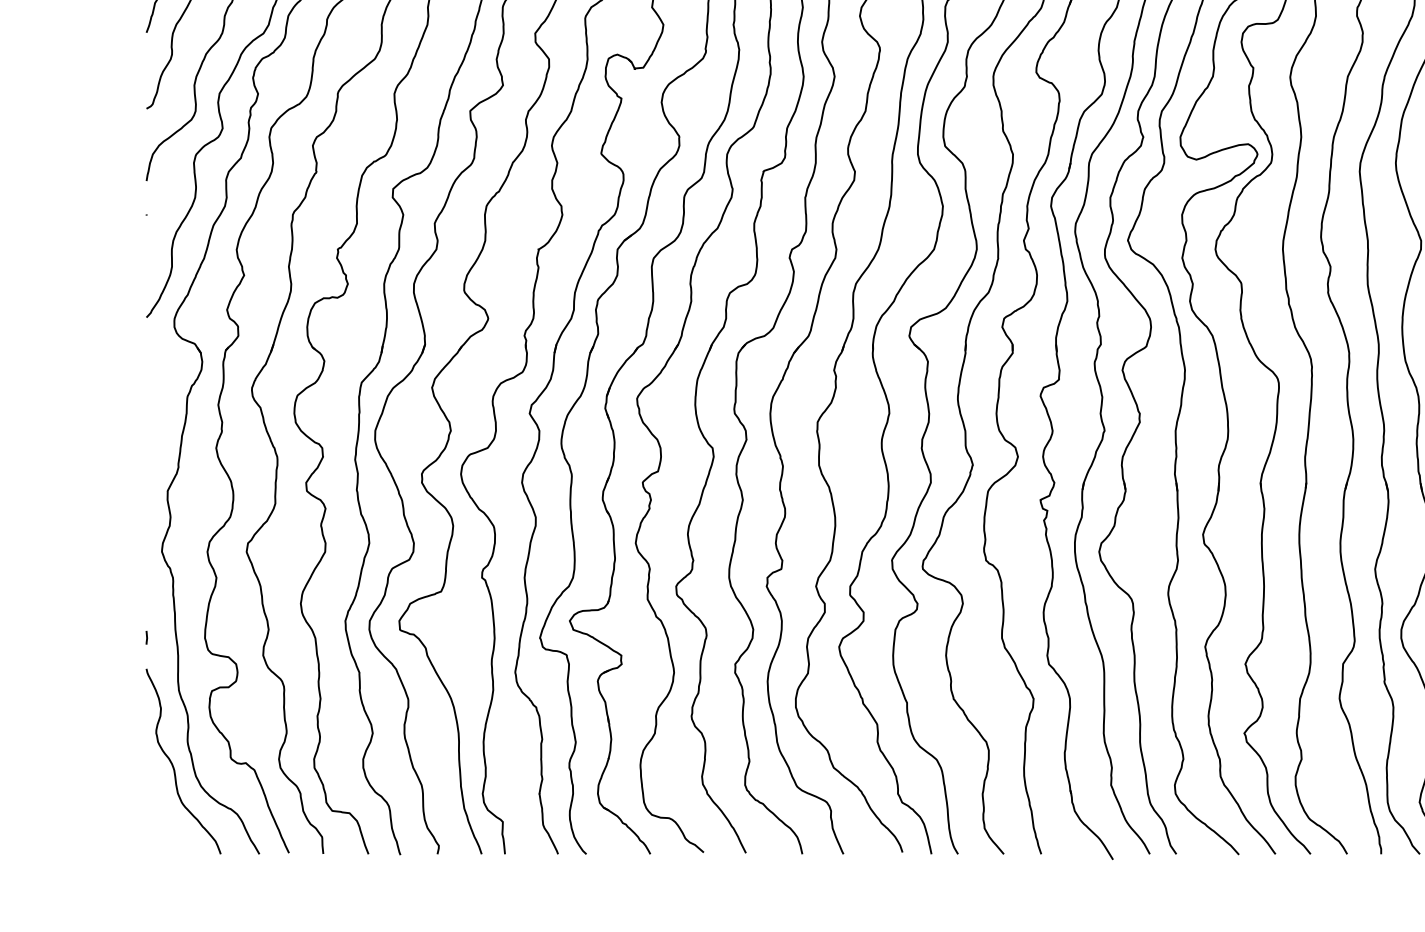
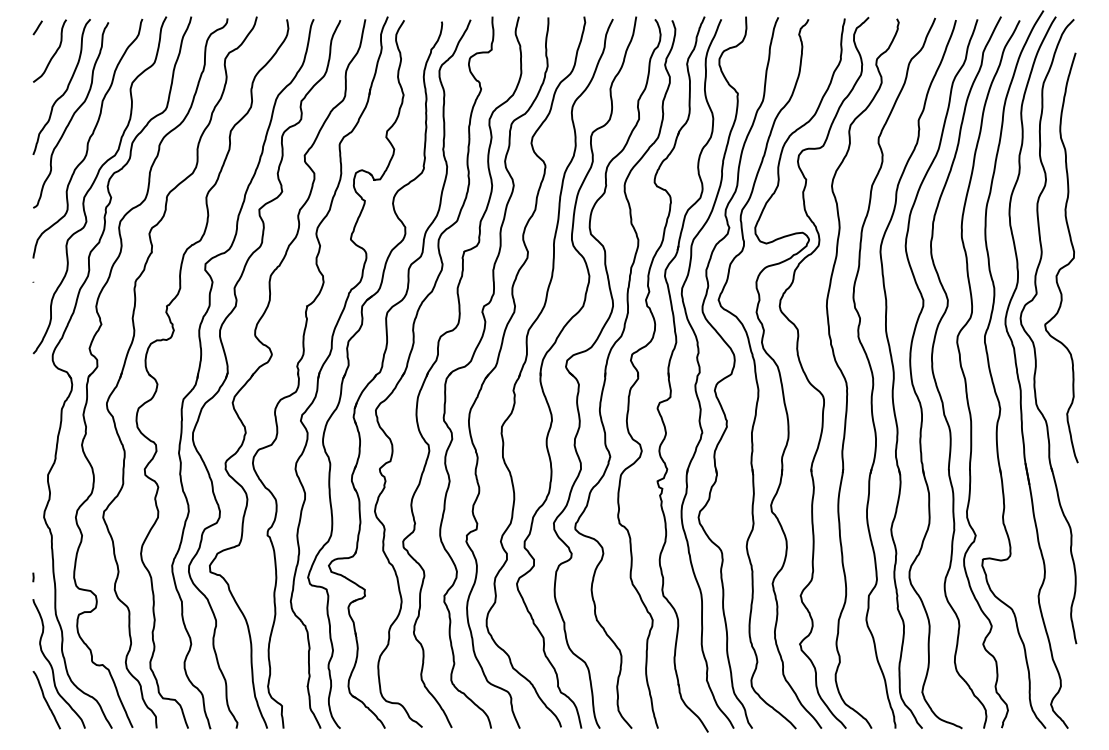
curve: (165, 813) -> (46, 700), added

